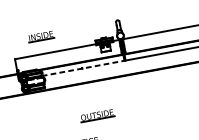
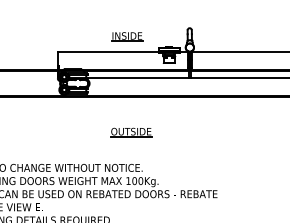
part: (41, 36) -> (127, 36), moved
line: (83, 68) -> (138, 78), dashed -> solid
part: (97, 115) -> (131, 132), moved

